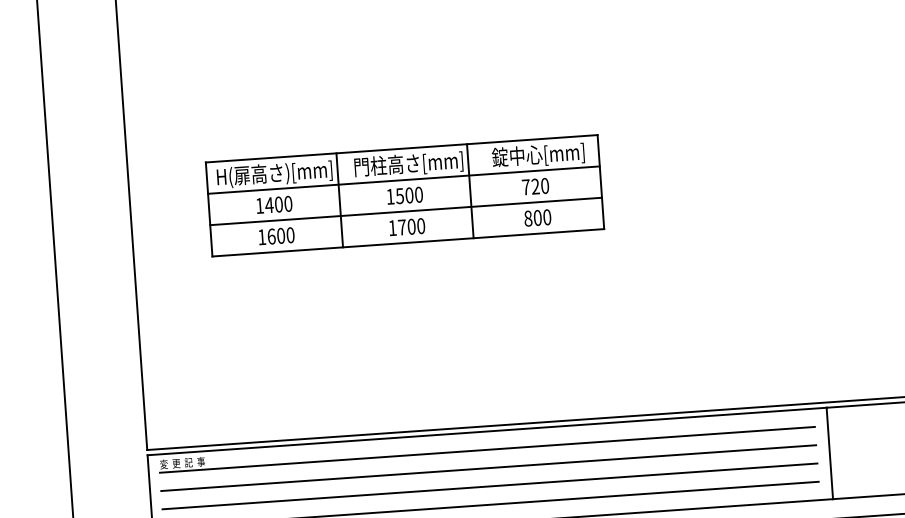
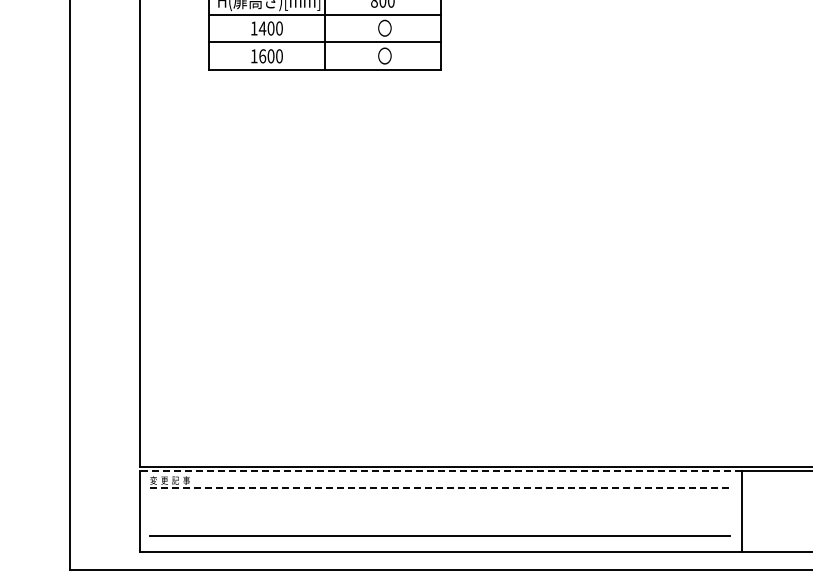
part: (404, 196) -> (382, 258), removed
line: (486, 431) -> (440, 471), solid -> dashed
line: (488, 449) -> (440, 487), solid -> dashed
line: (488, 467) -> (439, 503), removed
line: (489, 487) -> (439, 520), removed

